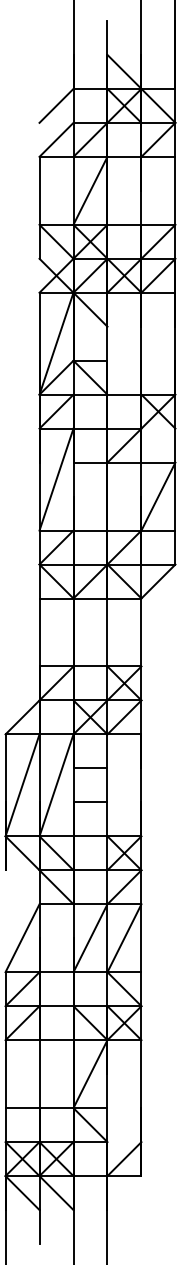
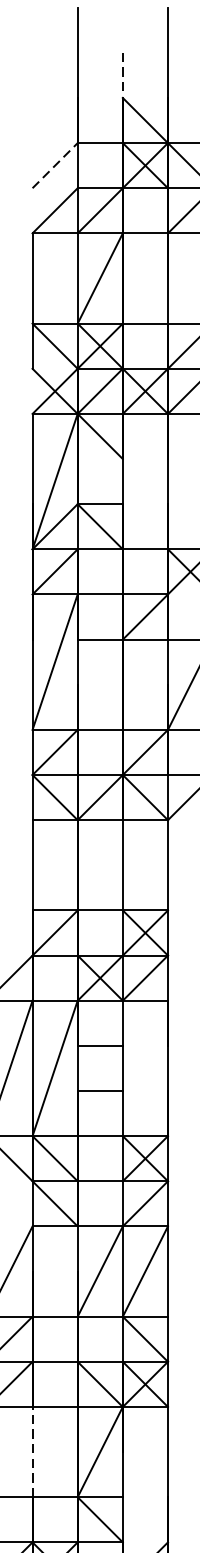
line: (107, 37) -> (122, 74), solid -> dashed
line: (56, 105) -> (55, 165), solid -> dashed
line: (39, 1074) -> (32, 1452), solid -> dashed

